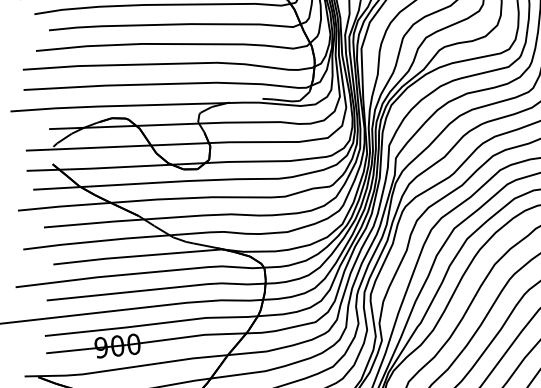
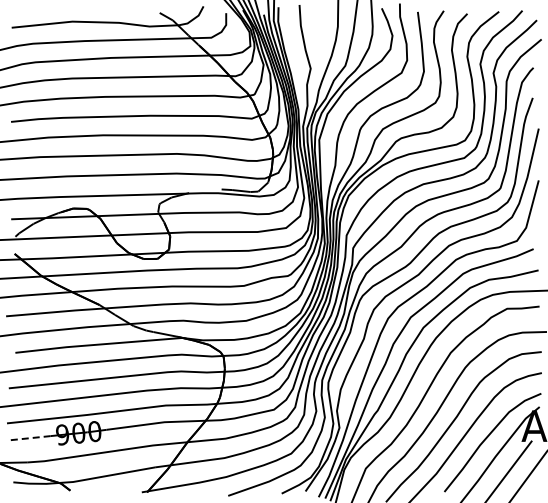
line: (66, 351) -> (28, 438), solid -> dashed

